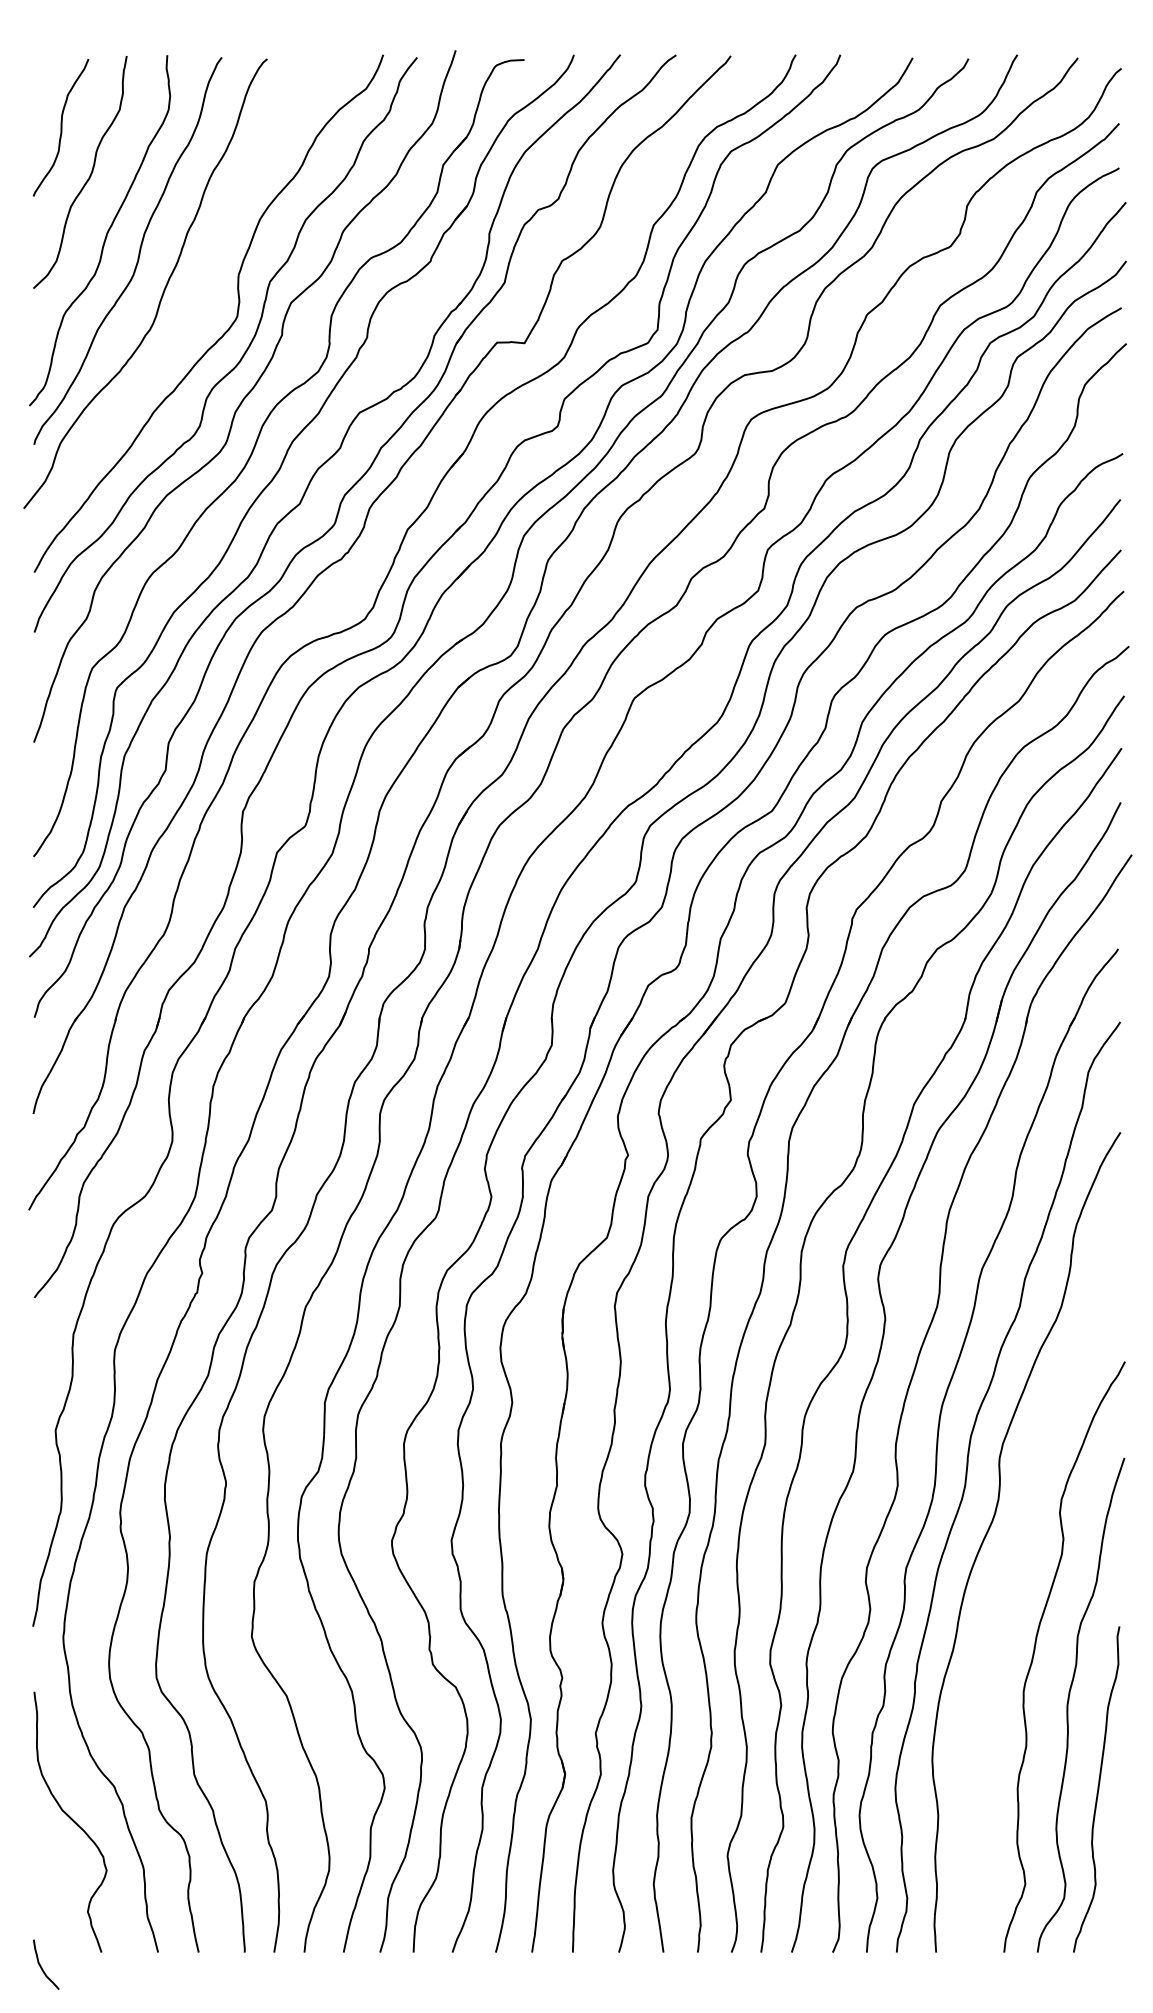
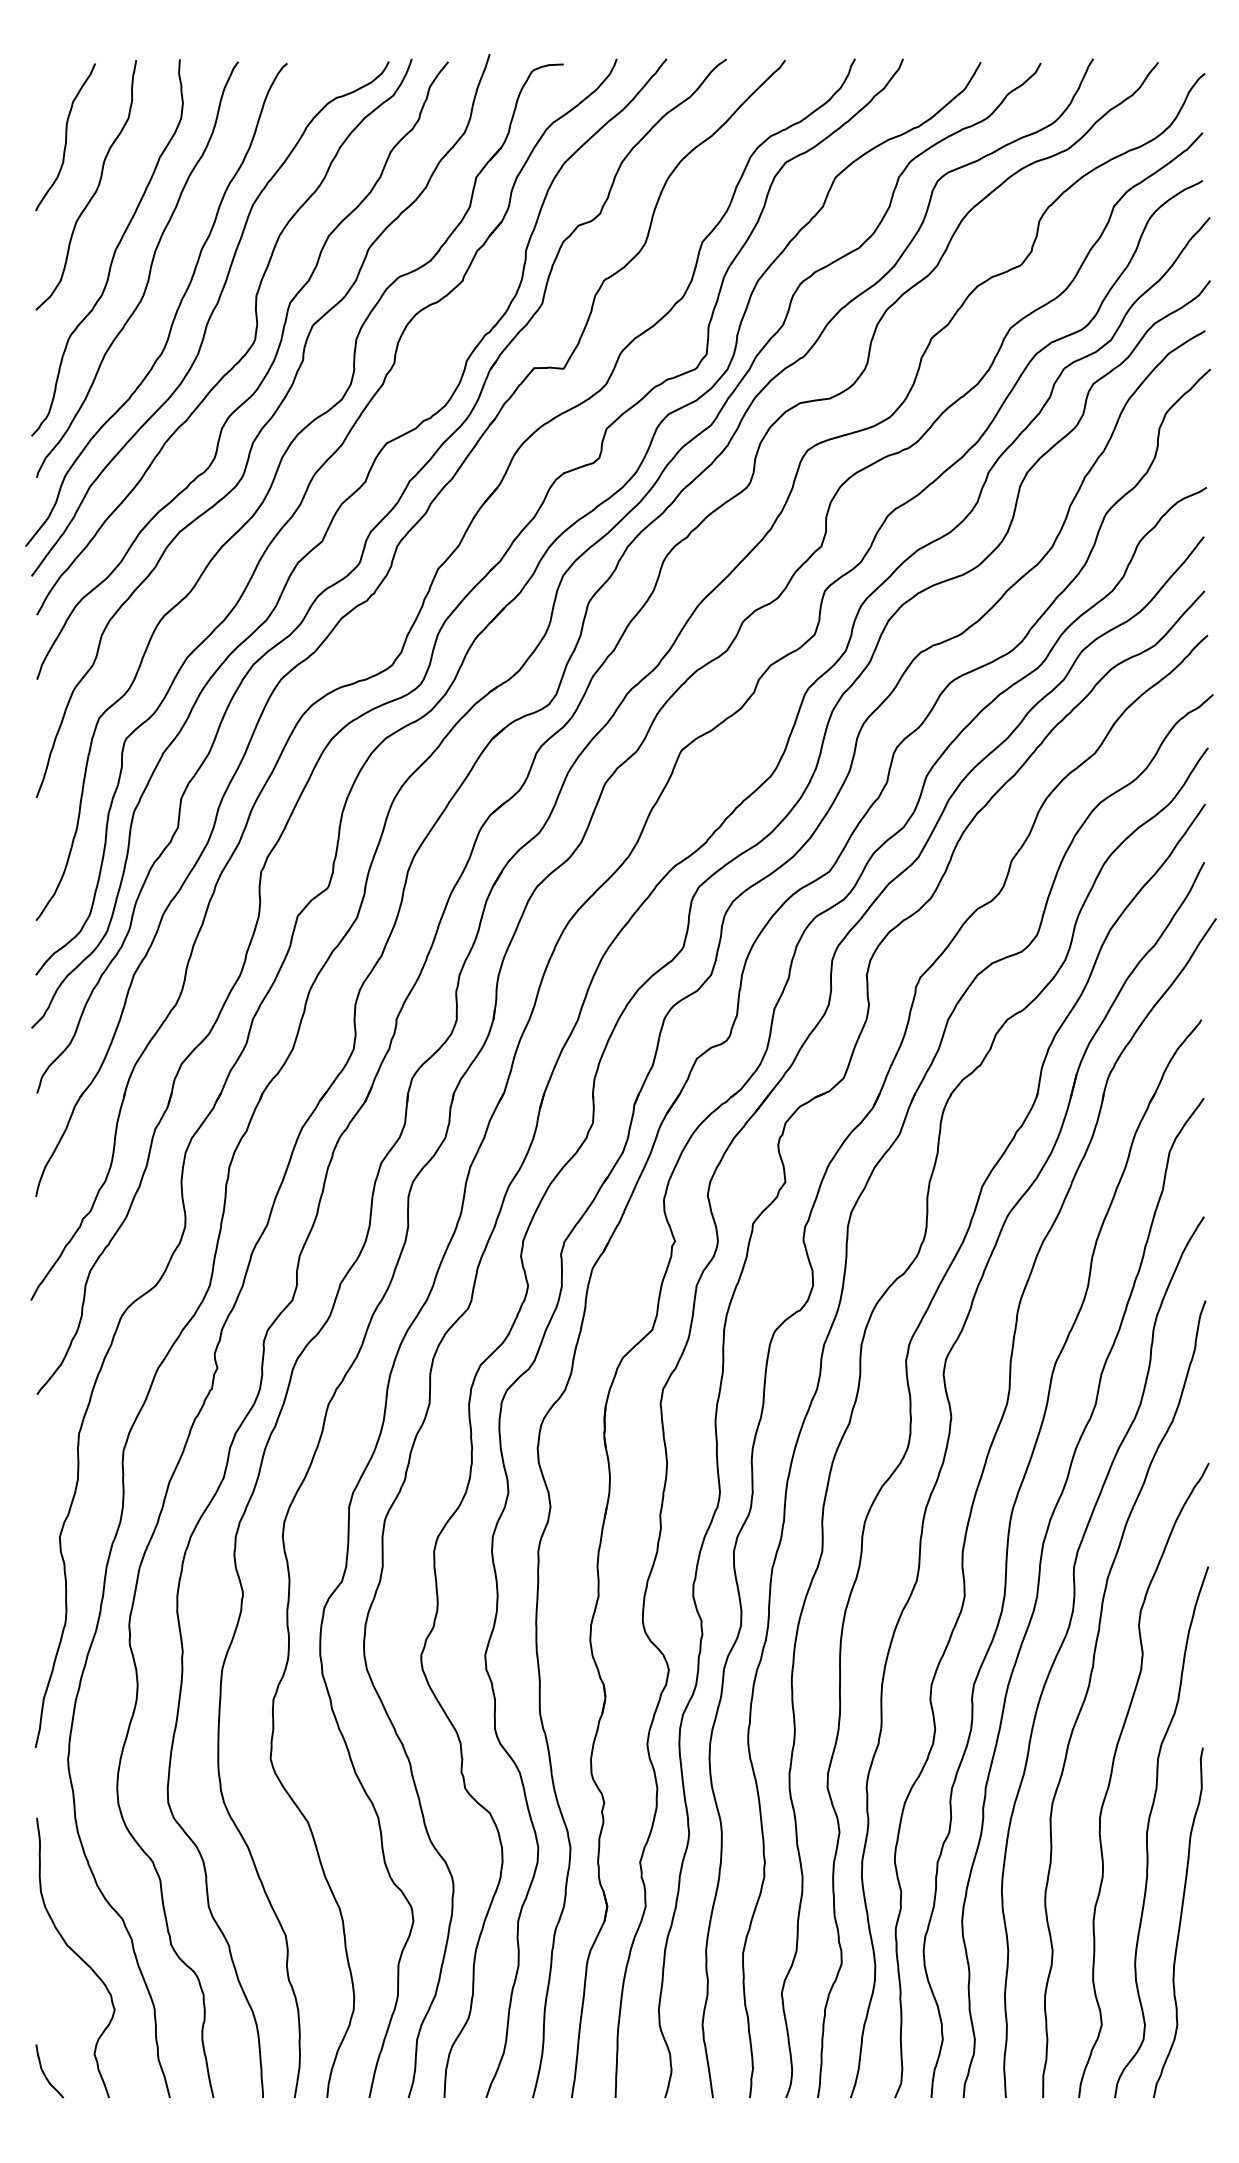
curve: (195, 296) -> (210, 318), added
curve: (1013, 1573) -> (1089, 1690), added
curve: (42, 1967) -> (45, 2074), moved

